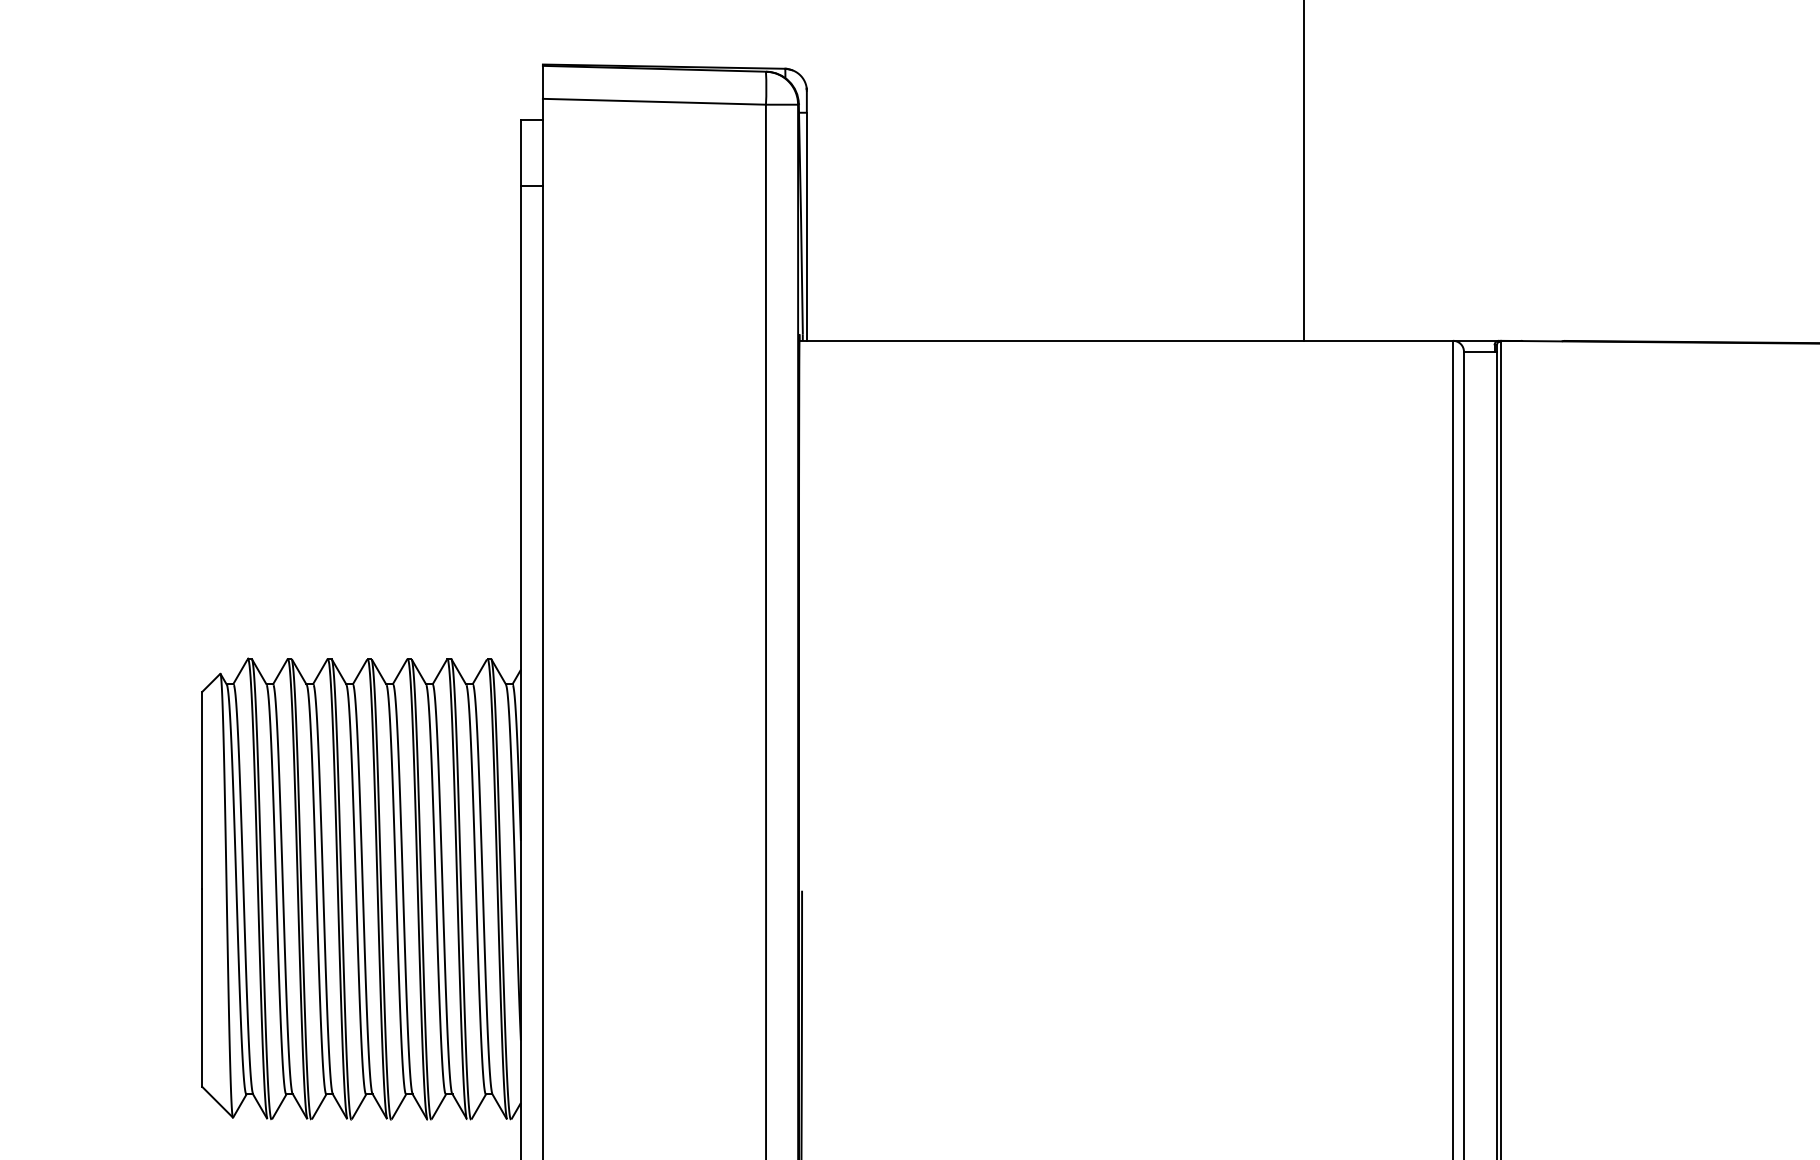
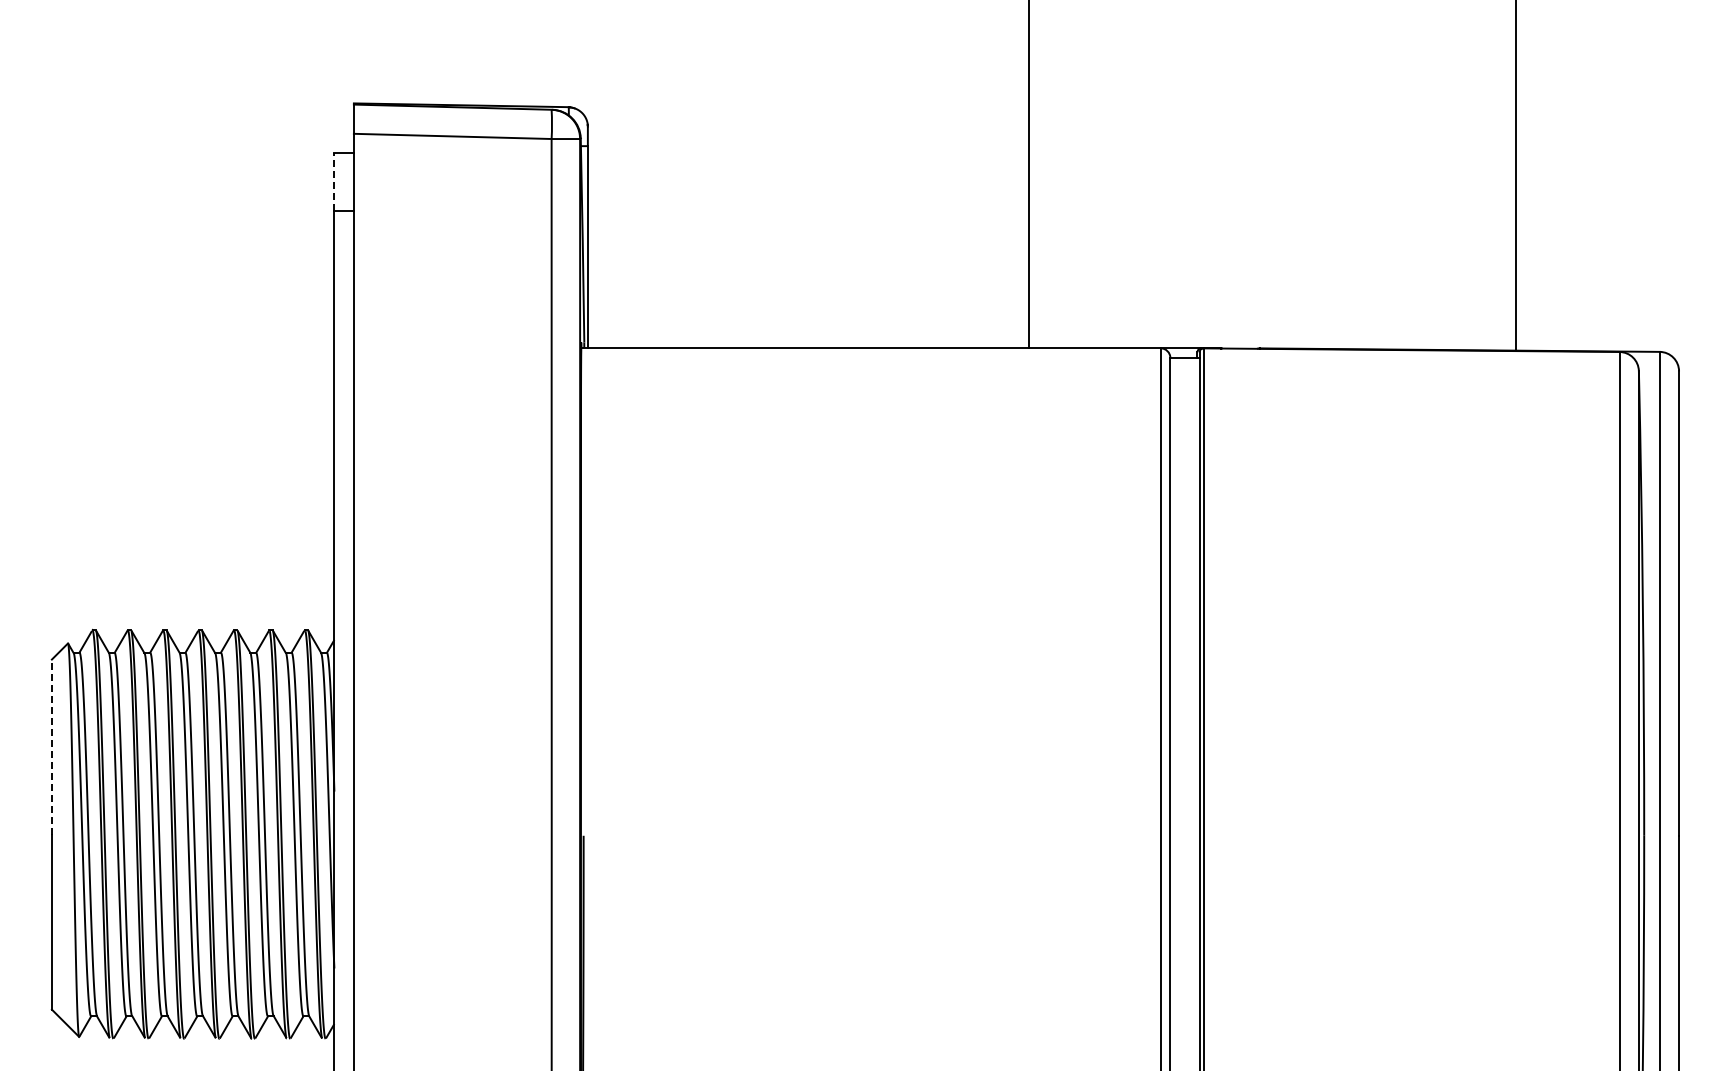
line: (521, 152) -> (334, 181), solid -> dashed
line: (201, 791) -> (51, 747), solid -> dashed

